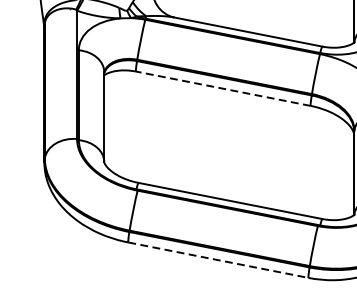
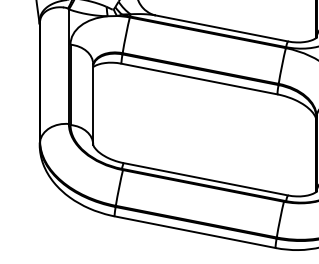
line: (223, 89) -> (199, 79), dashed -> solid
line: (218, 260) -> (195, 232), dashed -> solid

